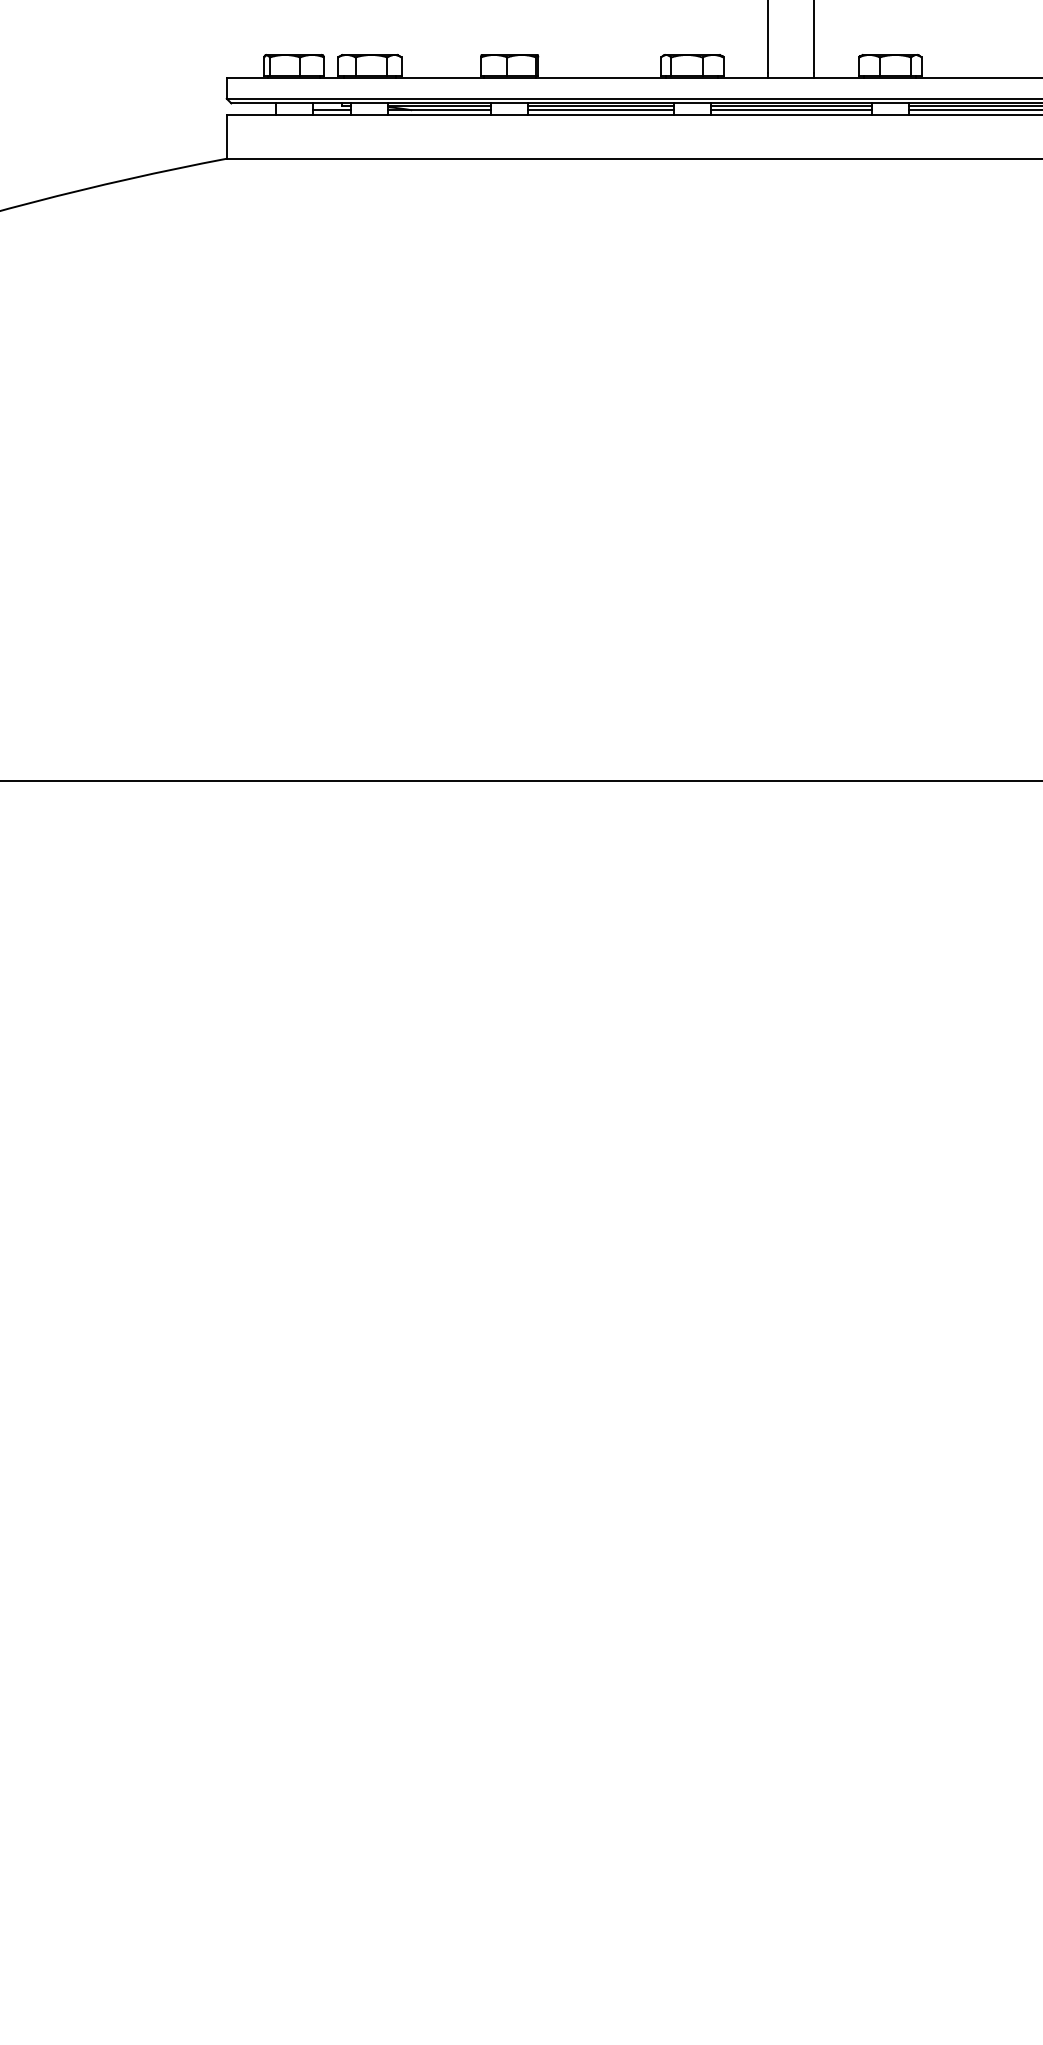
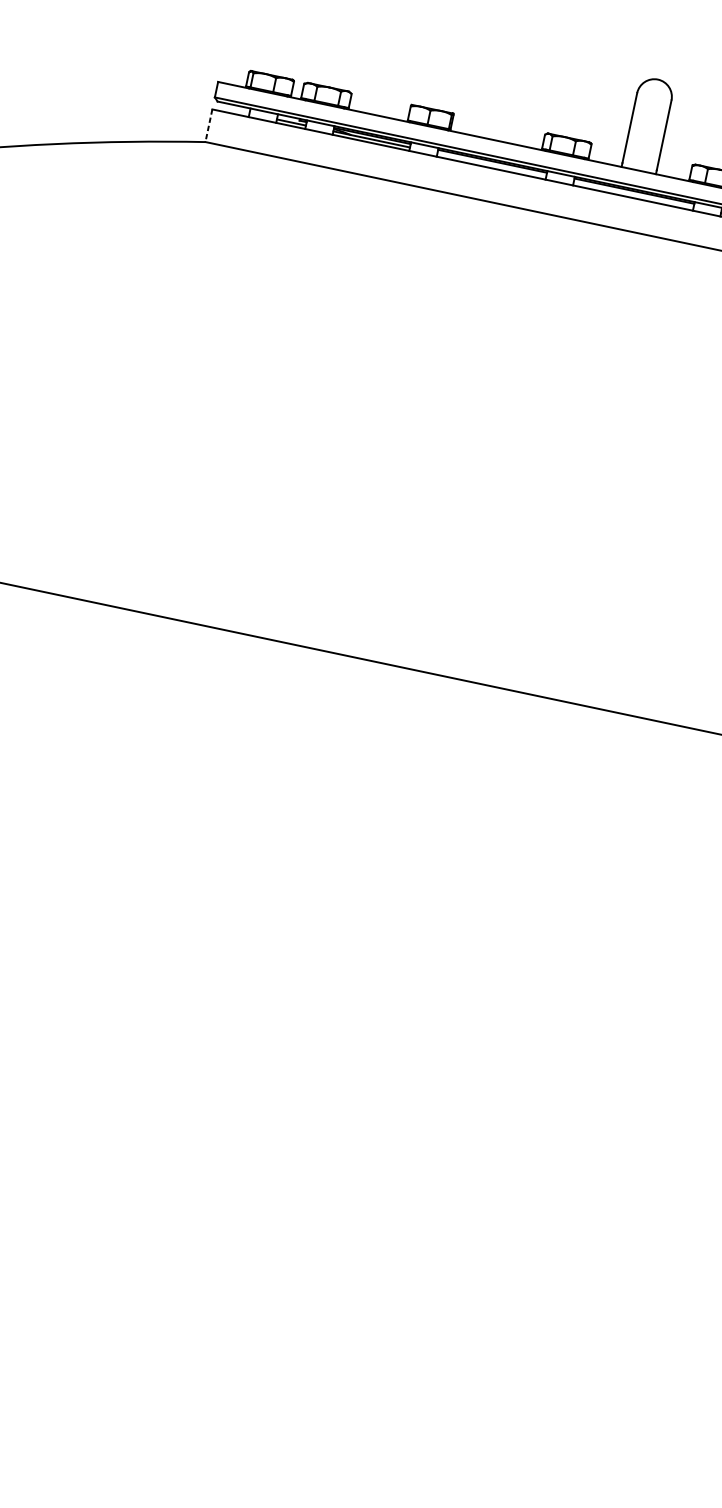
line: (600, 110) -> (491, 164), removed
line: (790, 110) -> (633, 194), removed
line: (226, 136) -> (208, 125), solid -> dashed

